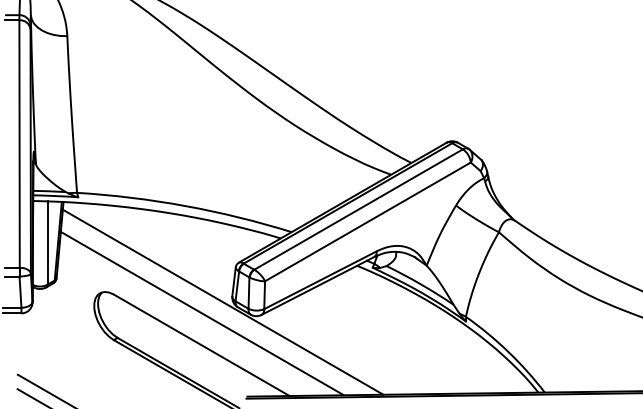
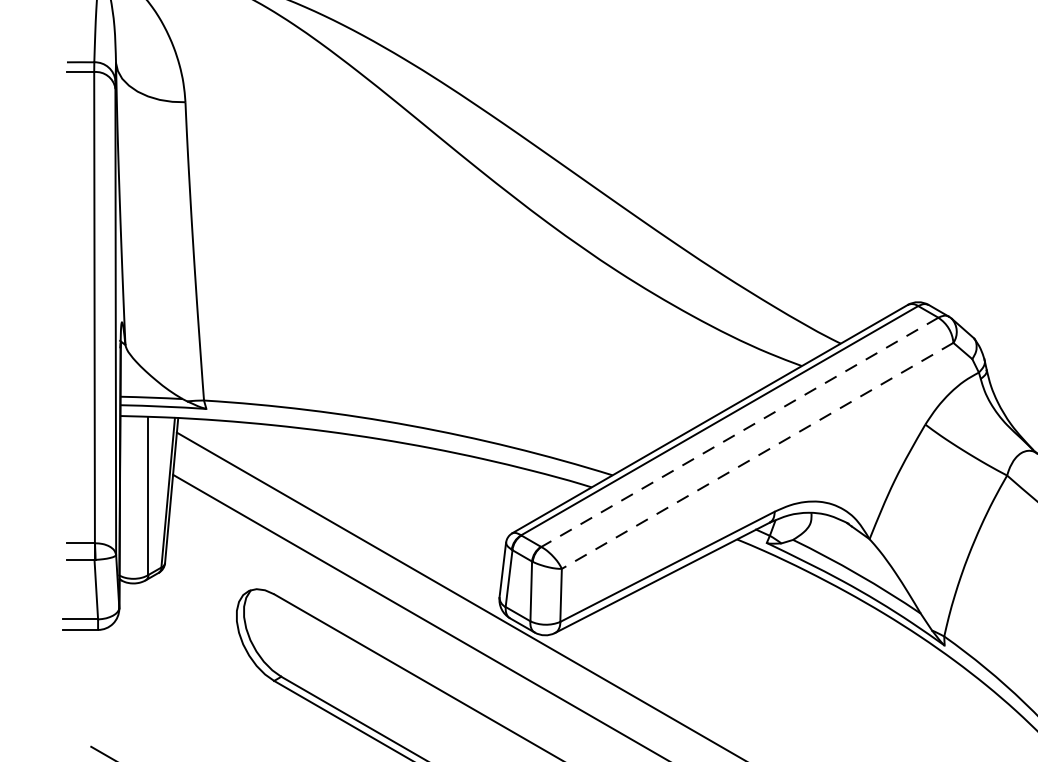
line: (358, 209) -> (739, 432), solid -> dashed
line: (367, 221) -> (756, 455), solid -> dashed

